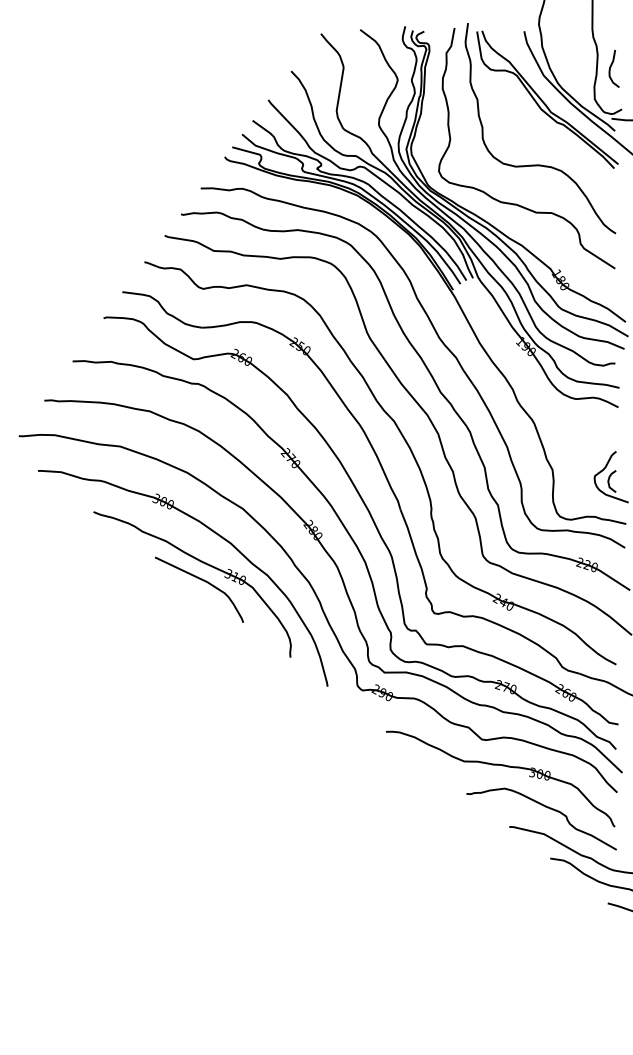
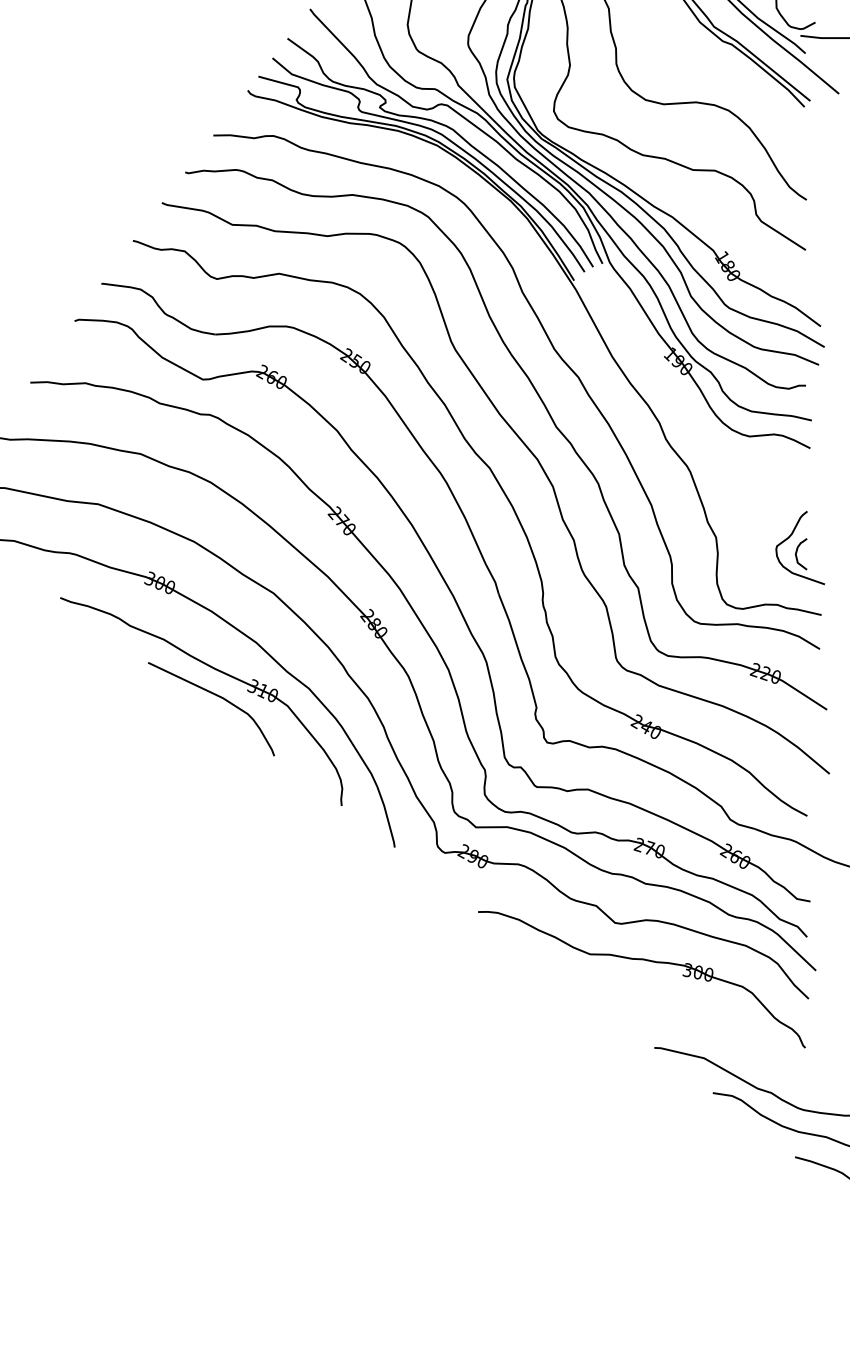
curve: (547, 808) -> (708, 1021), removed

